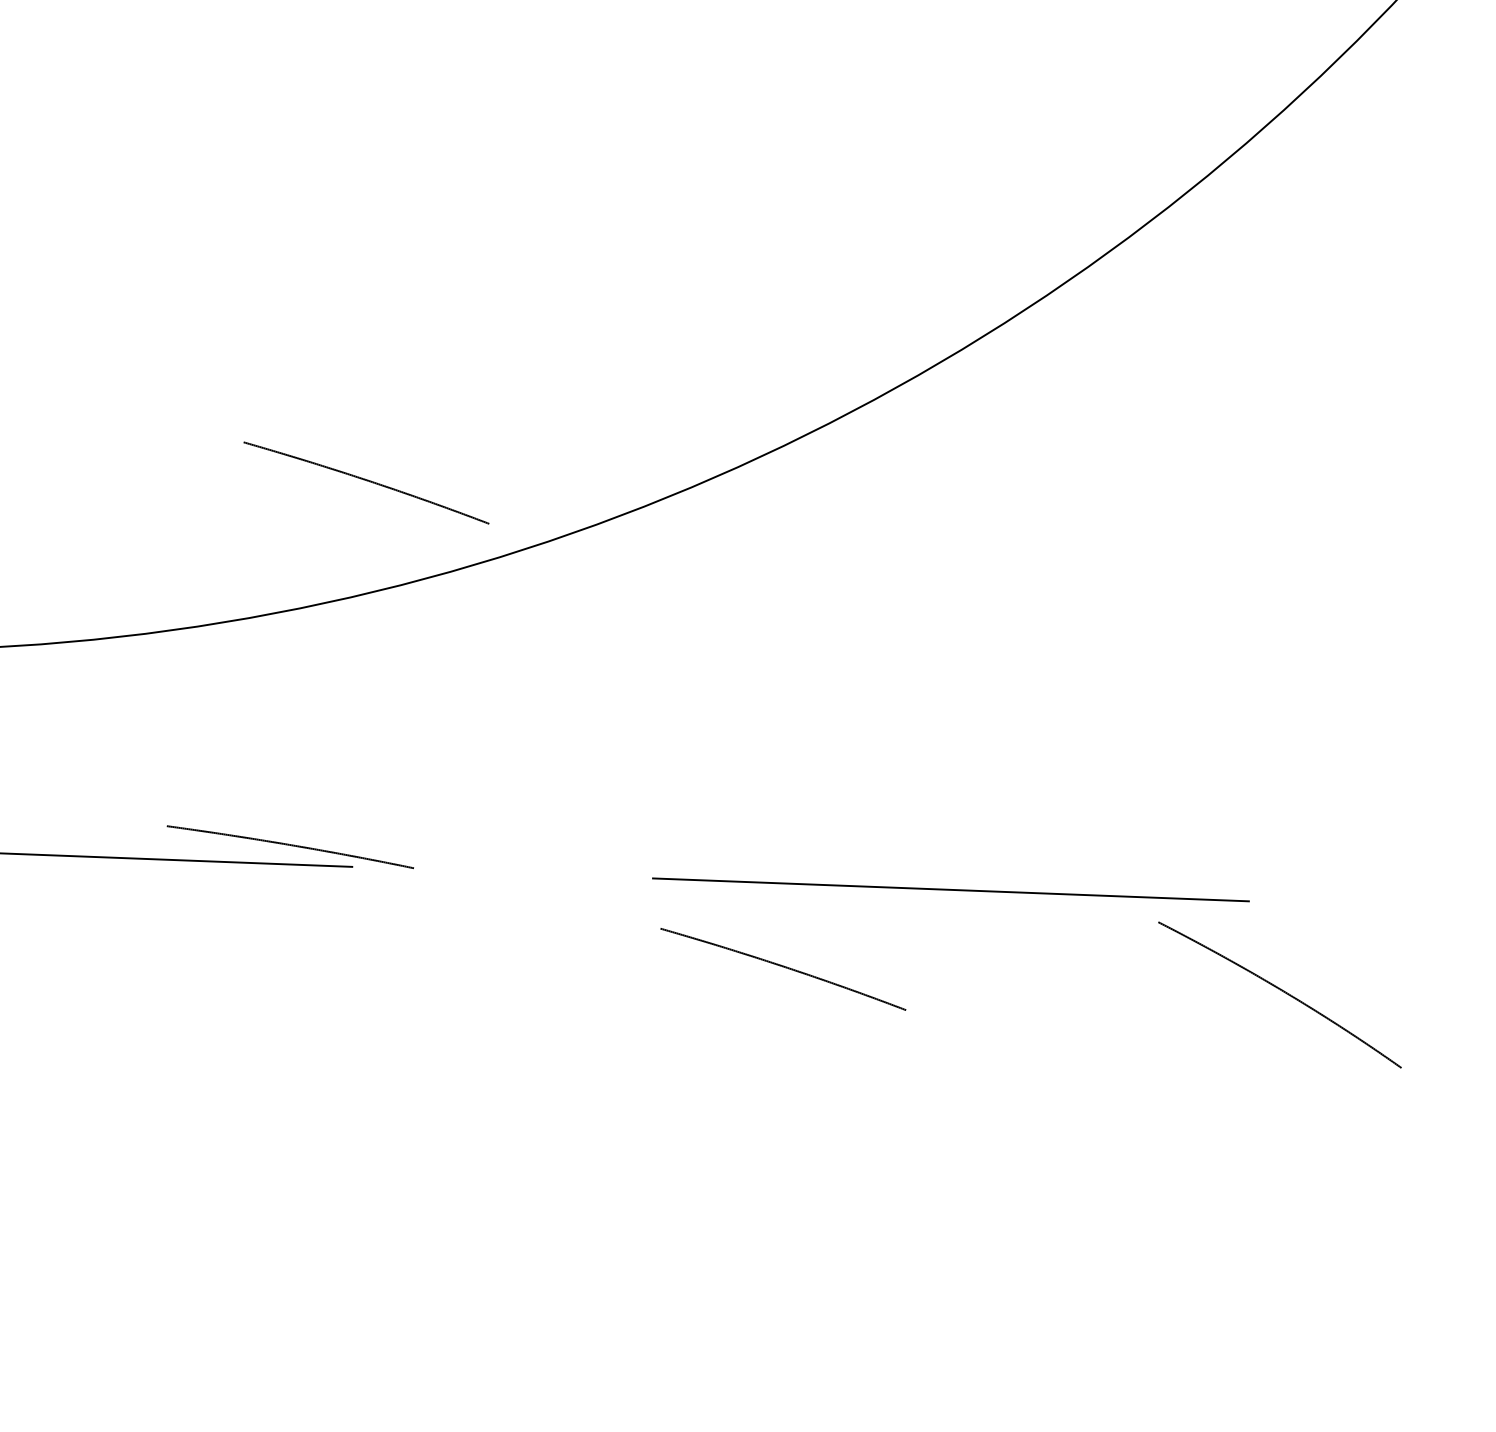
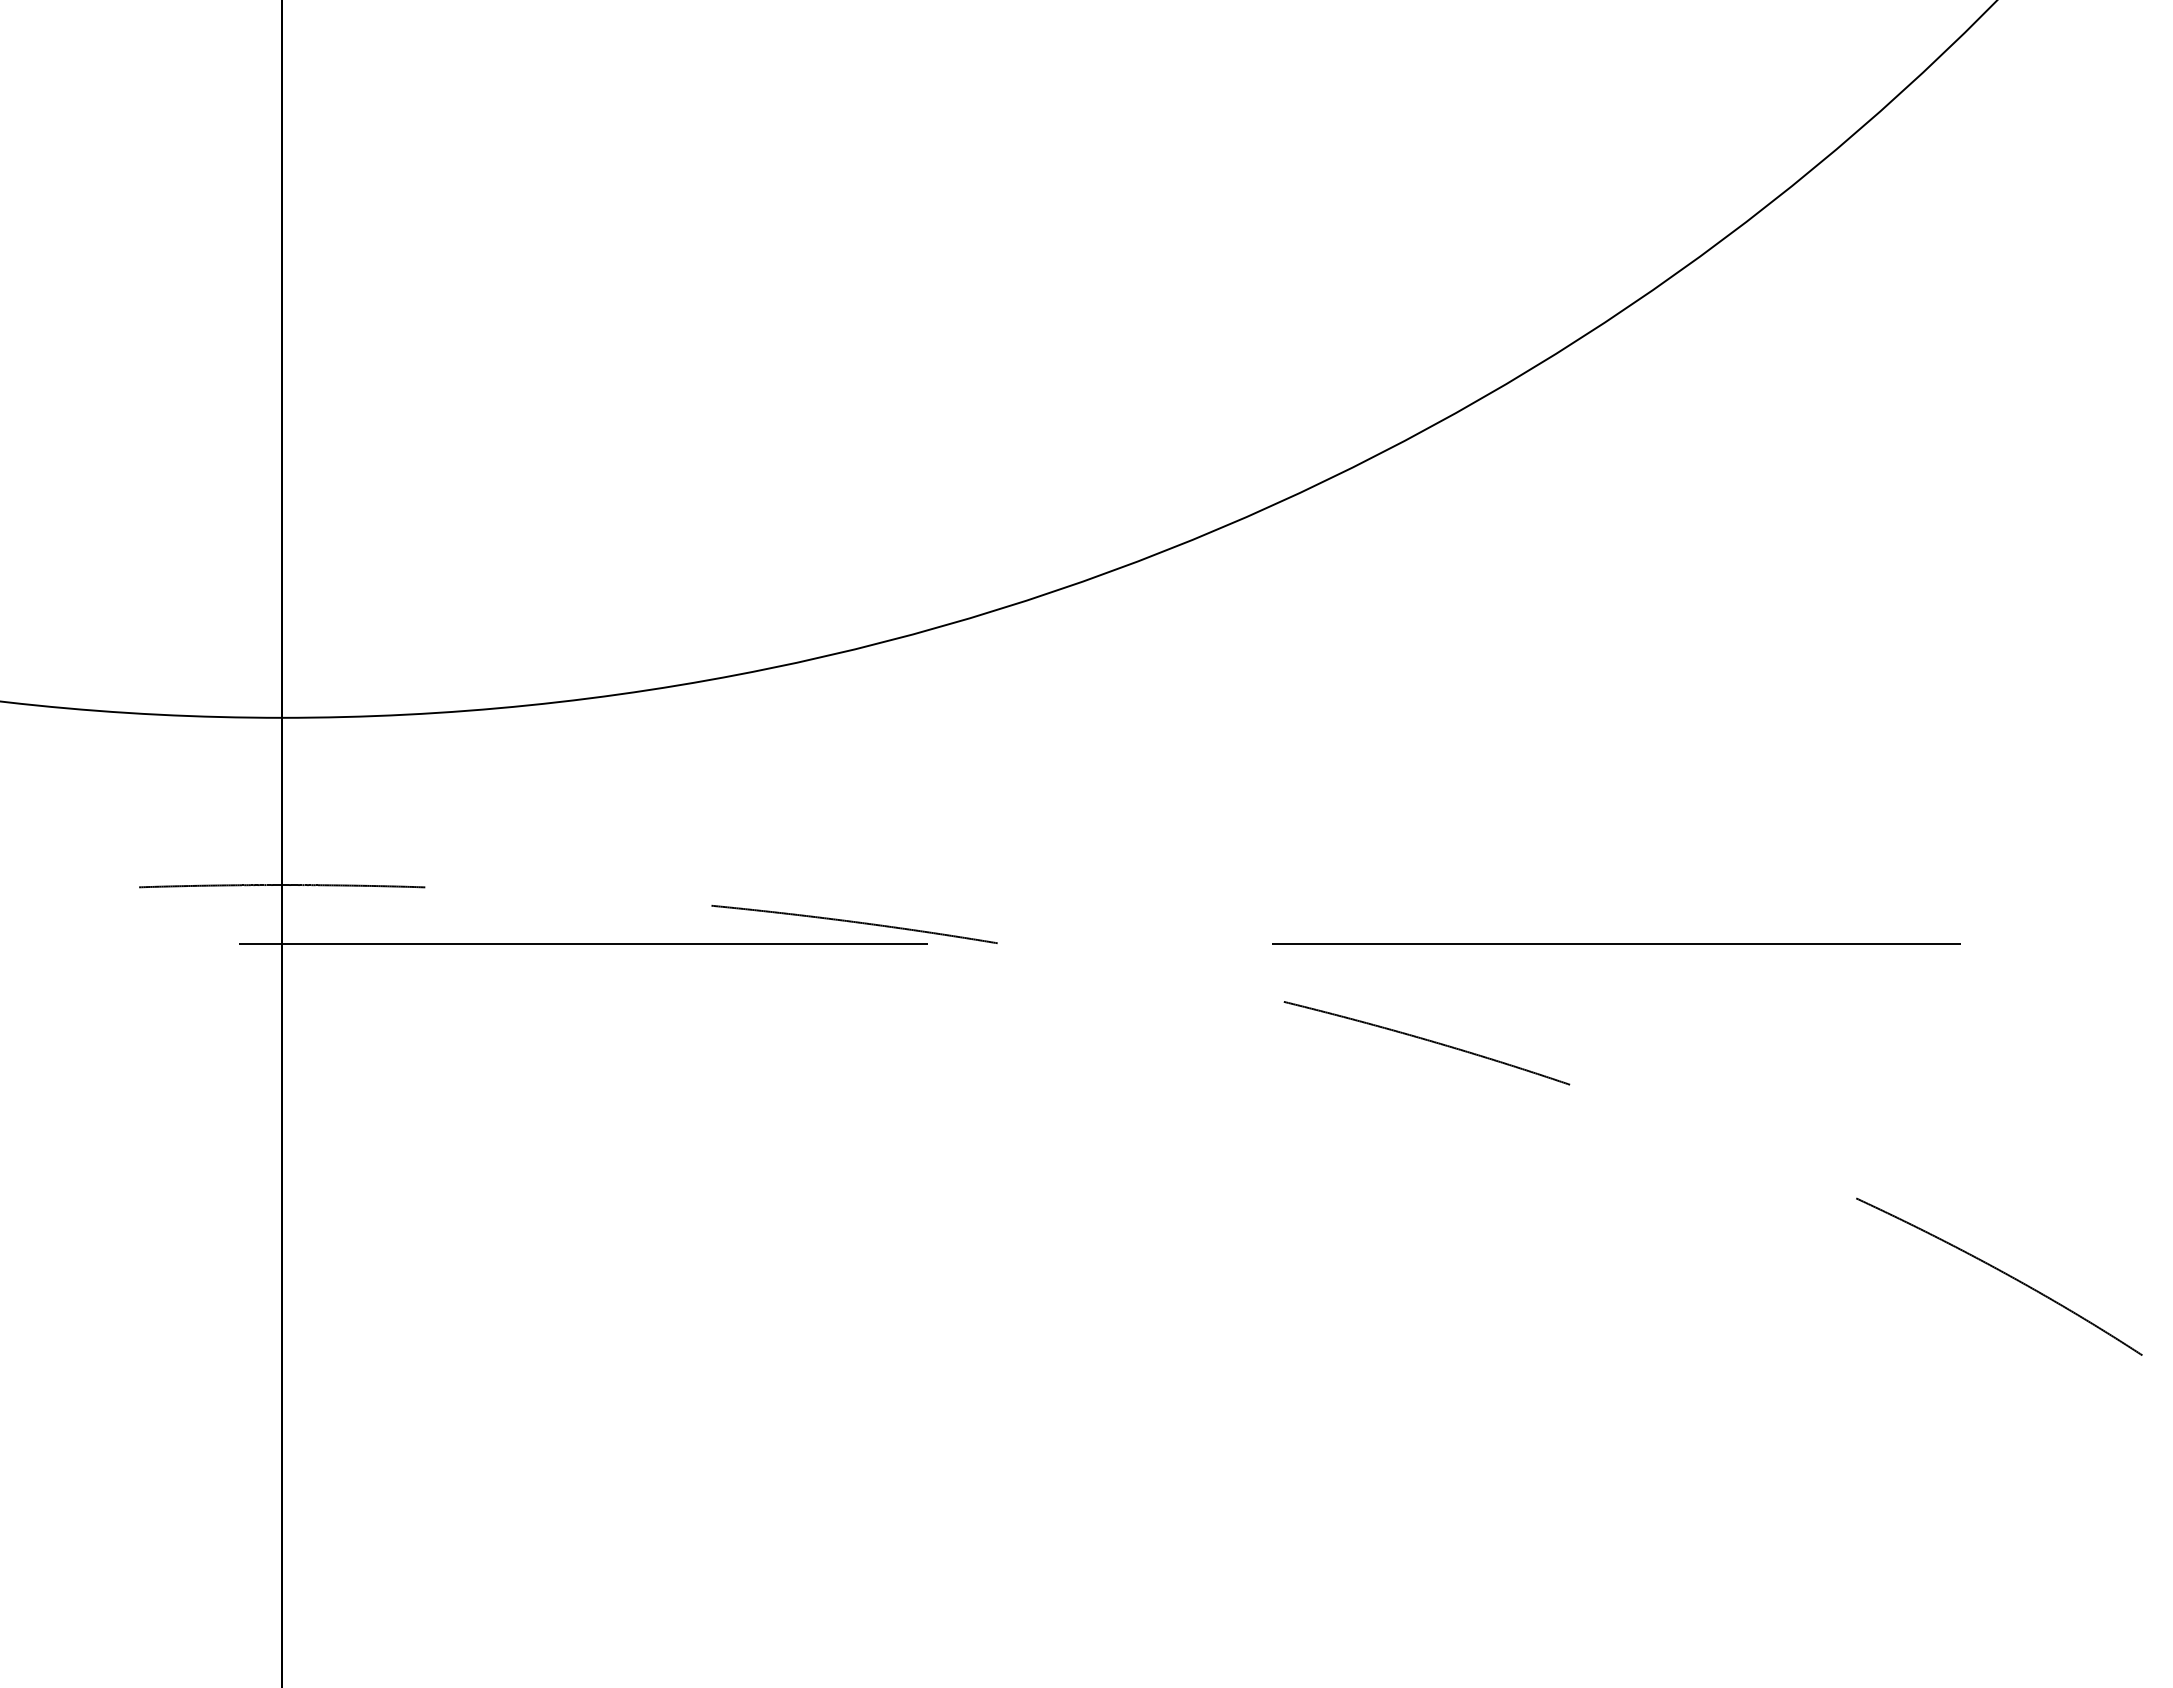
curve: (367, 481) -> (926, 500), removed
curve: (1281, 991) -> (2001, 1272), moved

